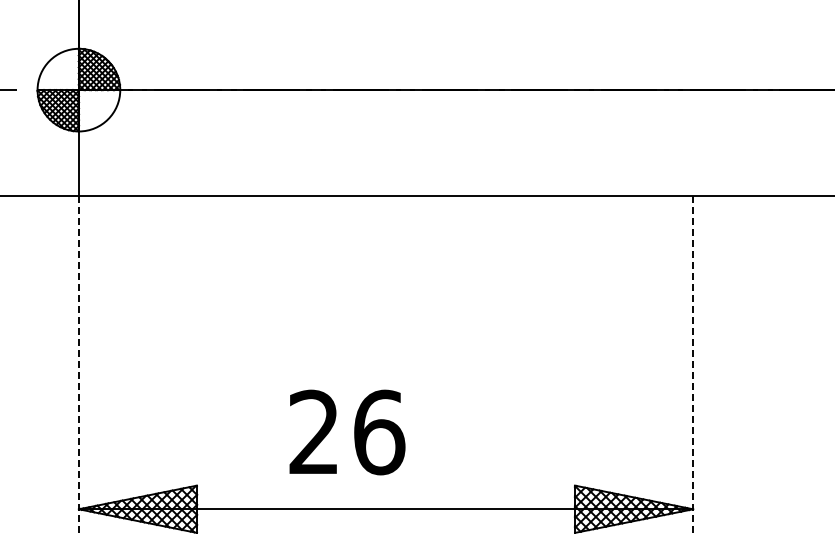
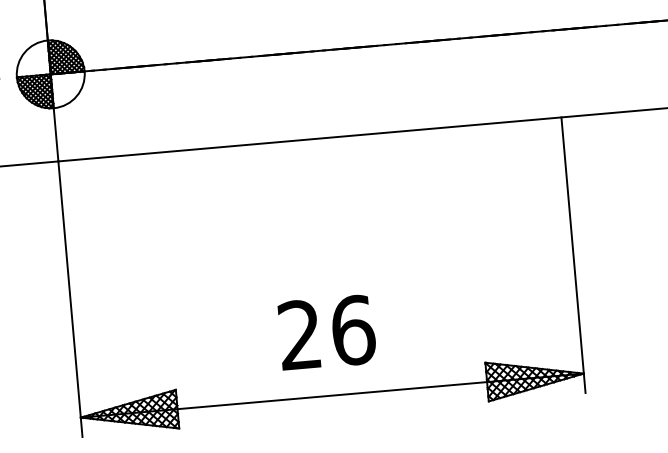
line: (693, 364) -> (573, 255), dashed -> solid
line: (78, 365) -> (70, 299), dashed -> solid
text: (347, 432) -> (327, 332), moved

